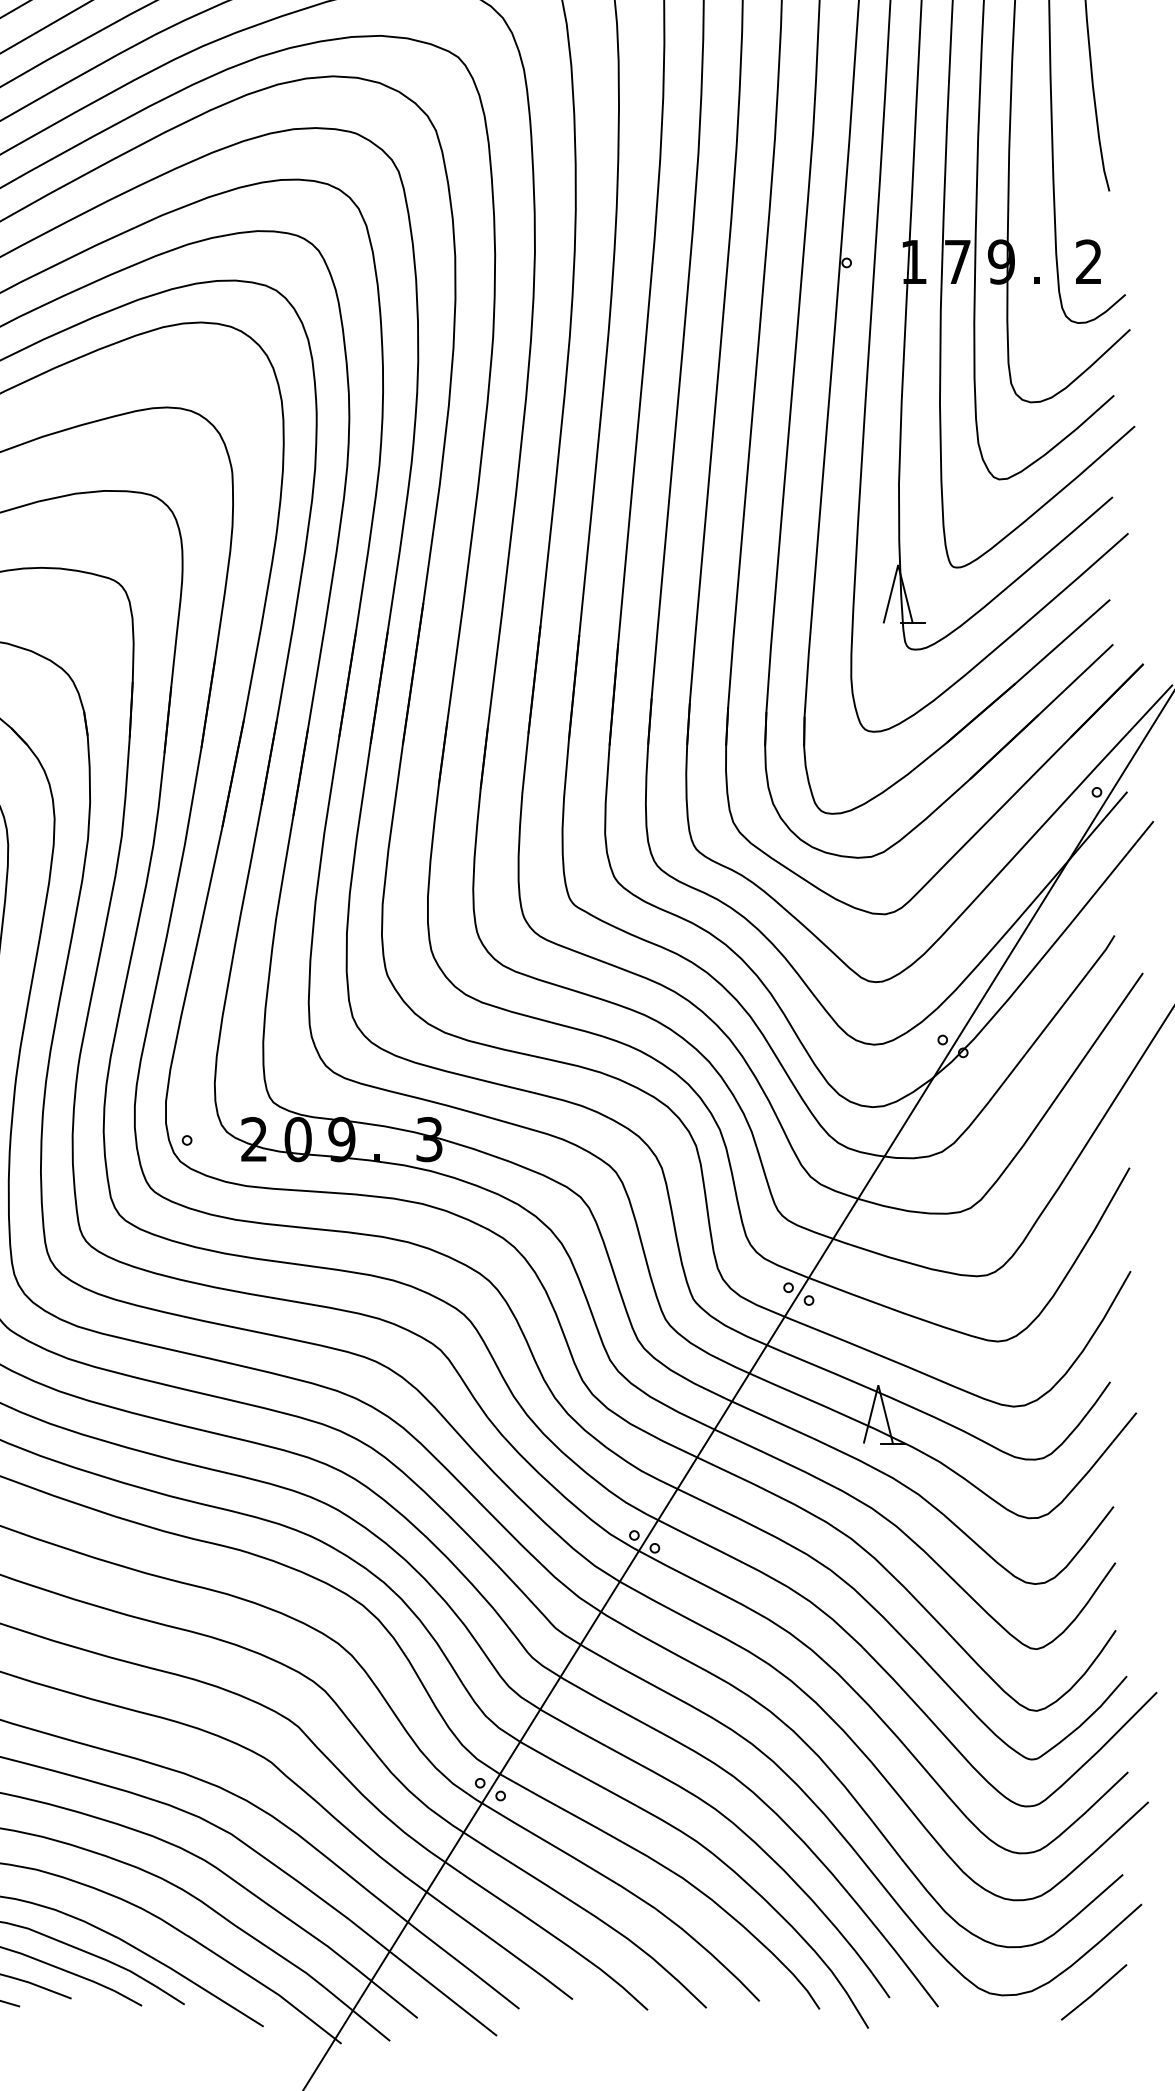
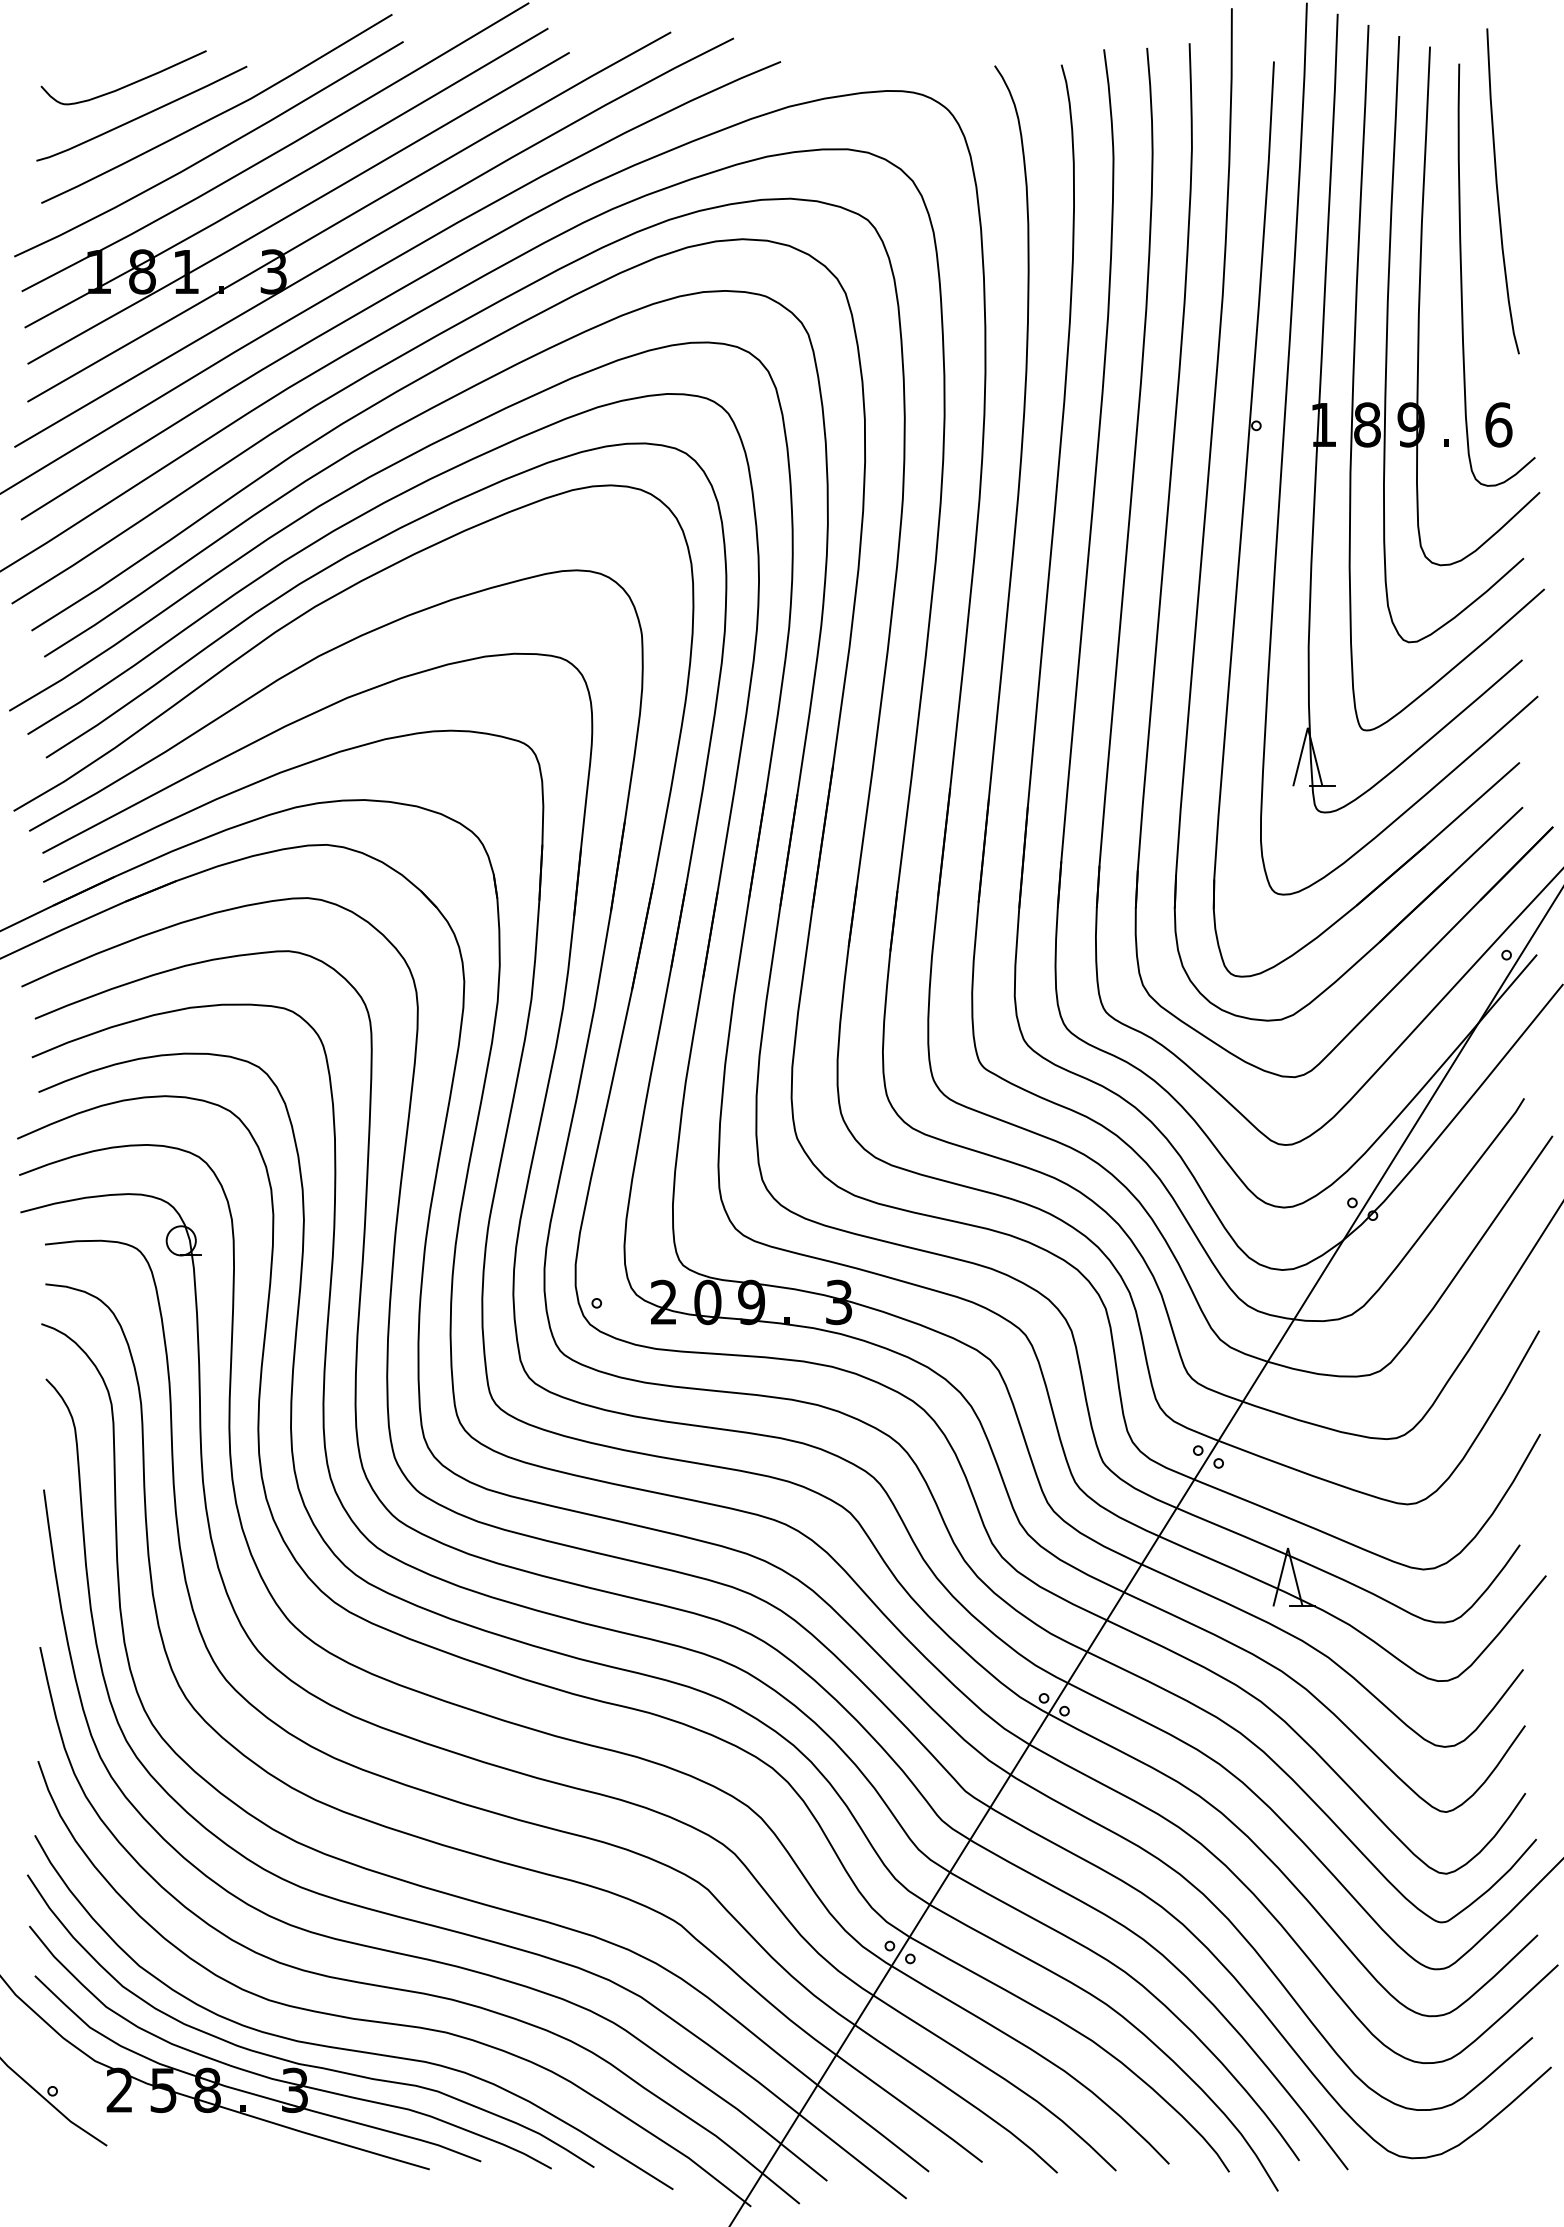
text: (957, 261) -> (1367, 424), 7 -> 8
text: (1088, 261) -> (1498, 424), 2 -> 6
line: (1093, 1992) -> (1503, 2155), removed

